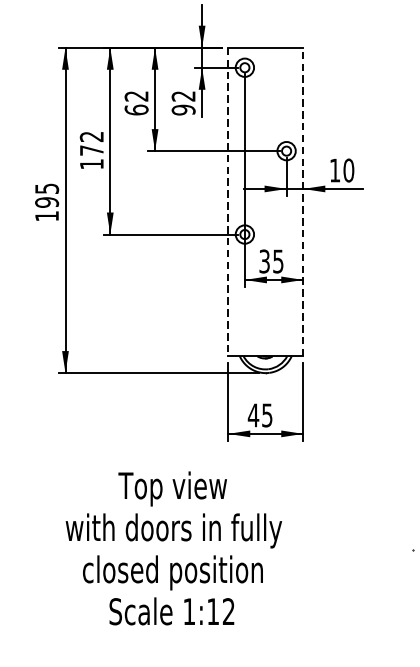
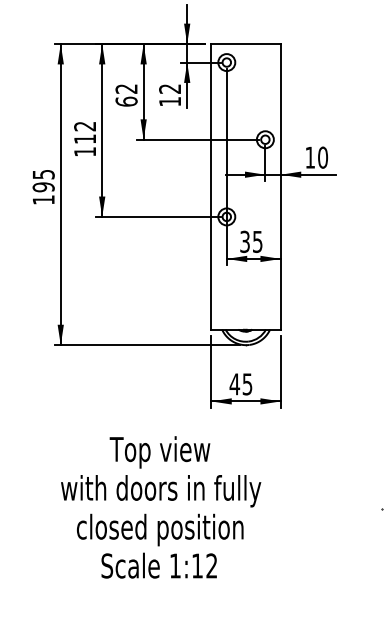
text: (184, 109) -> (170, 101), 92 -> 12
text: (91, 149) -> (84, 138), 172 -> 112
line: (228, 201) -> (211, 186), dashed -> solid
line: (302, 201) -> (280, 186), dashed -> solid

